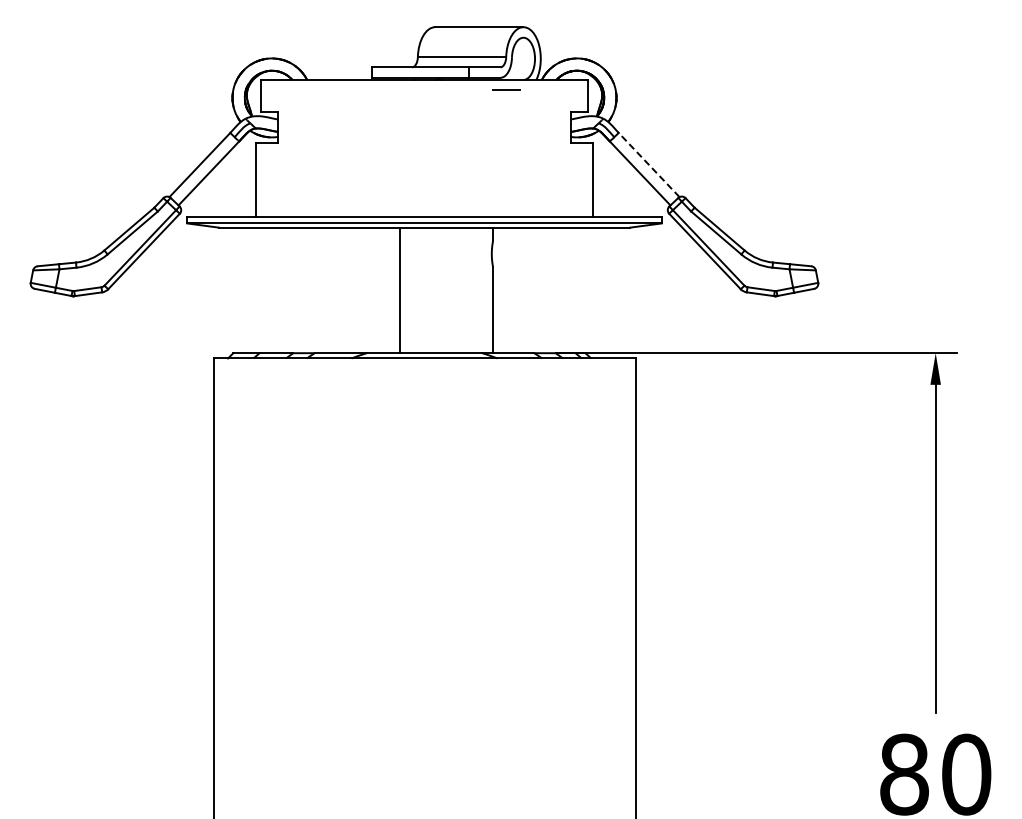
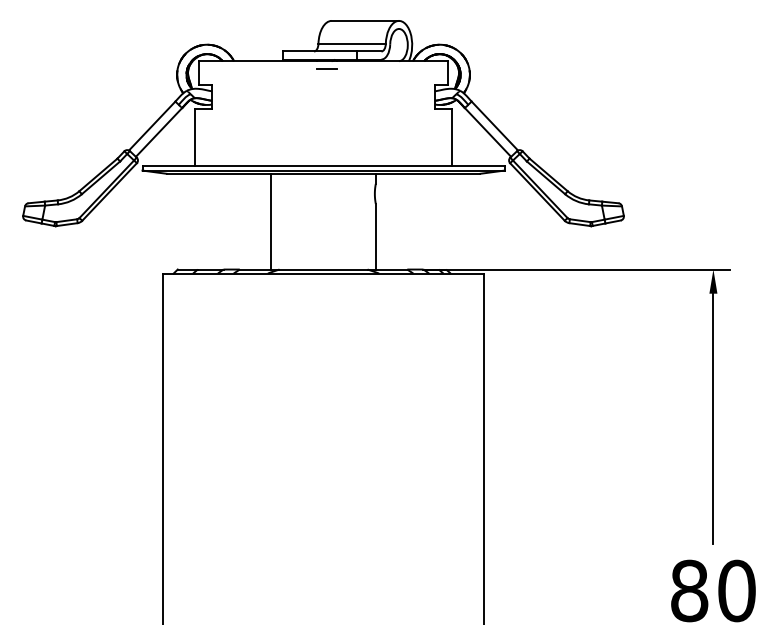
line: (506, 89) -> (326, 68), moved
line: (648, 164) -> (494, 125), dashed -> solid
line: (399, 290) -> (270, 221), moved

